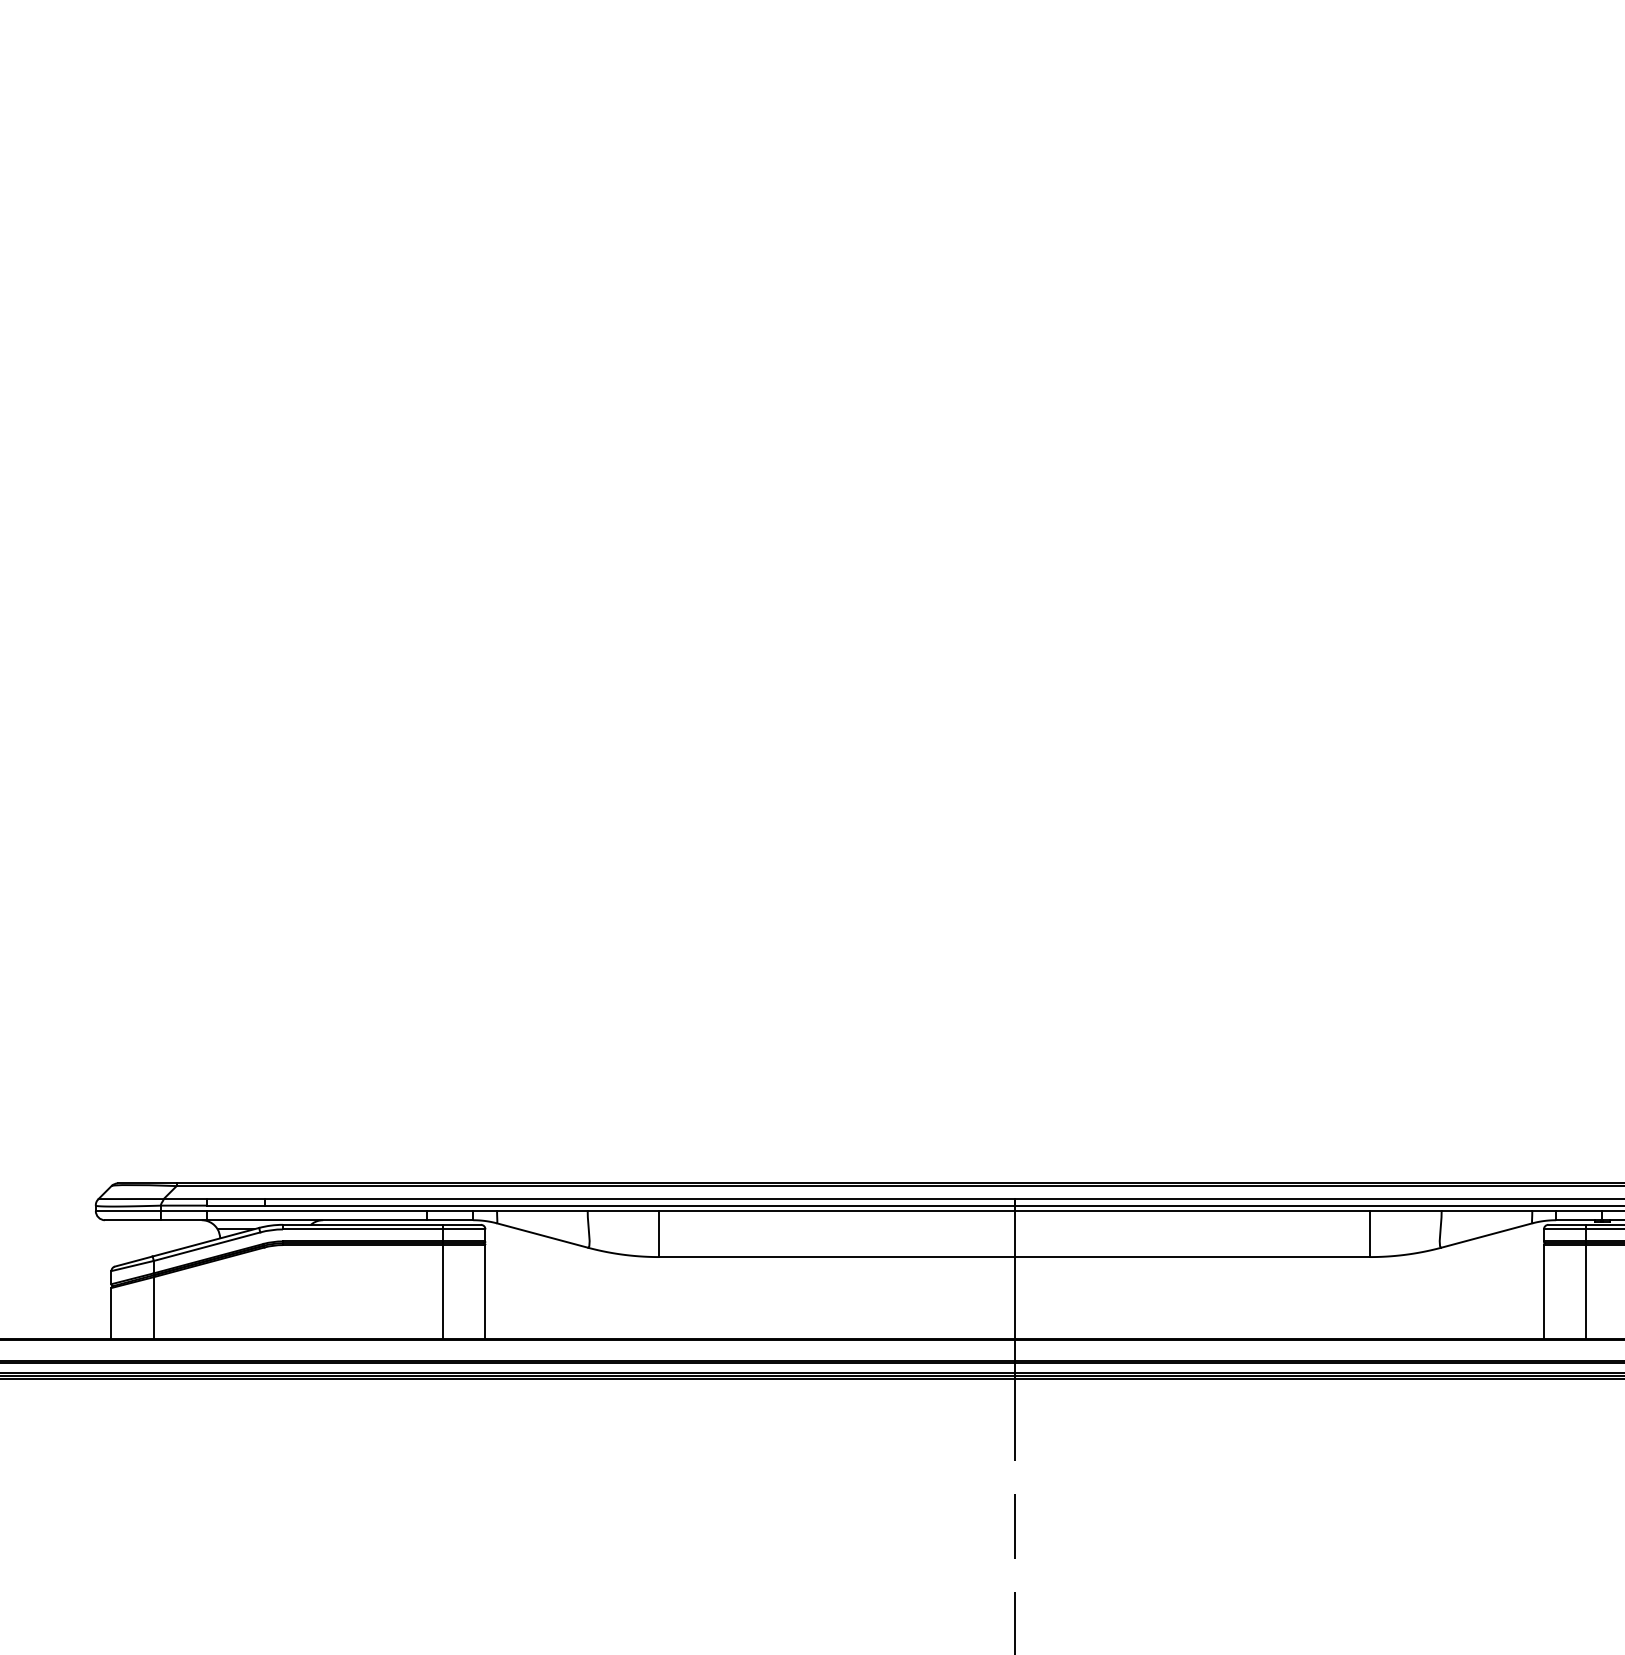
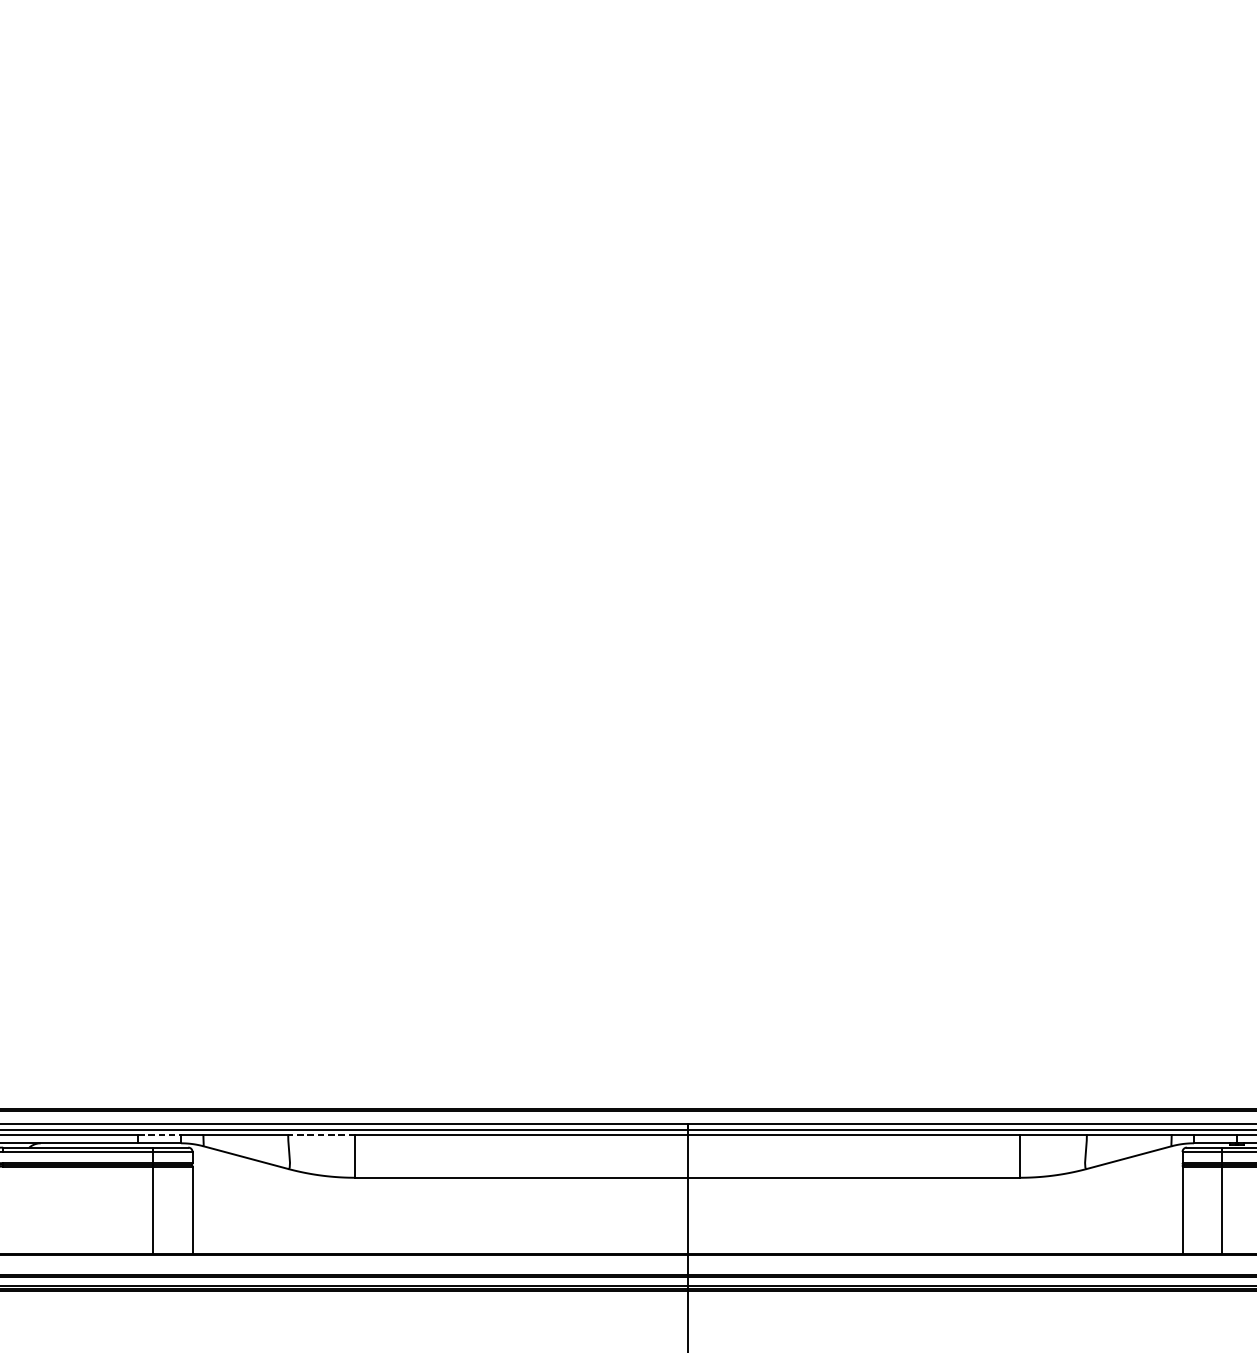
line: (450, 1211) -> (159, 1135), solid -> dashed
line: (623, 1211) -> (321, 1135), solid -> dashed

